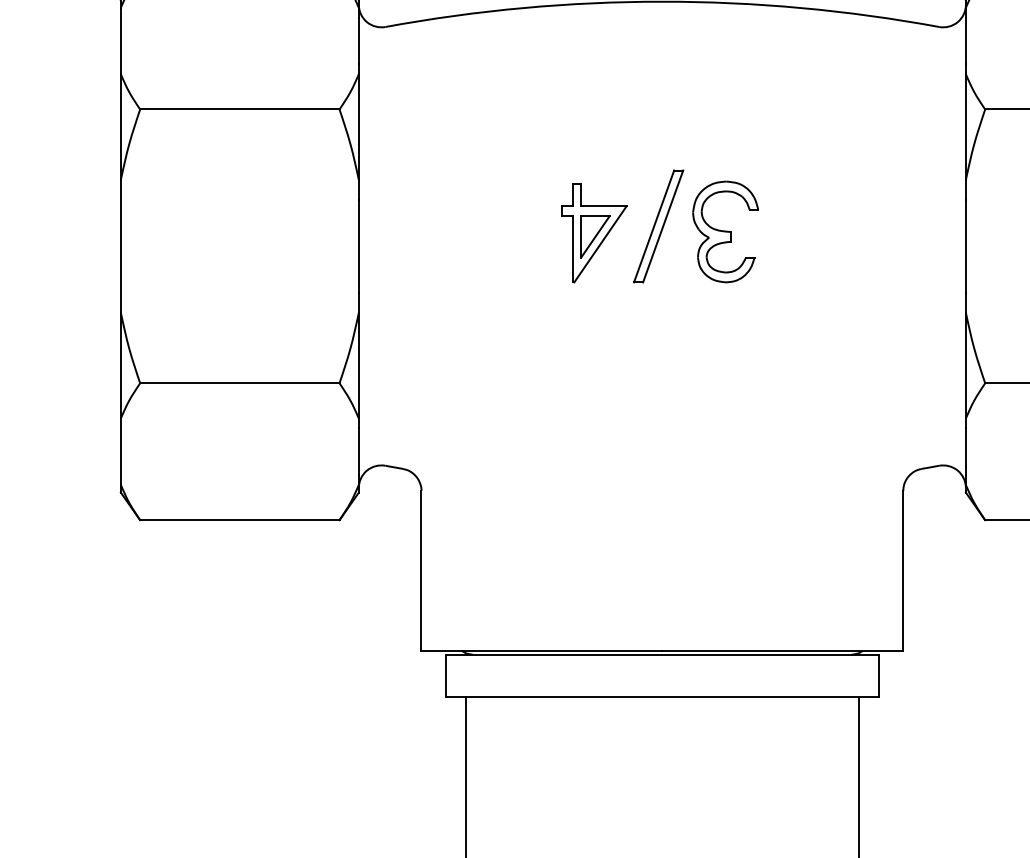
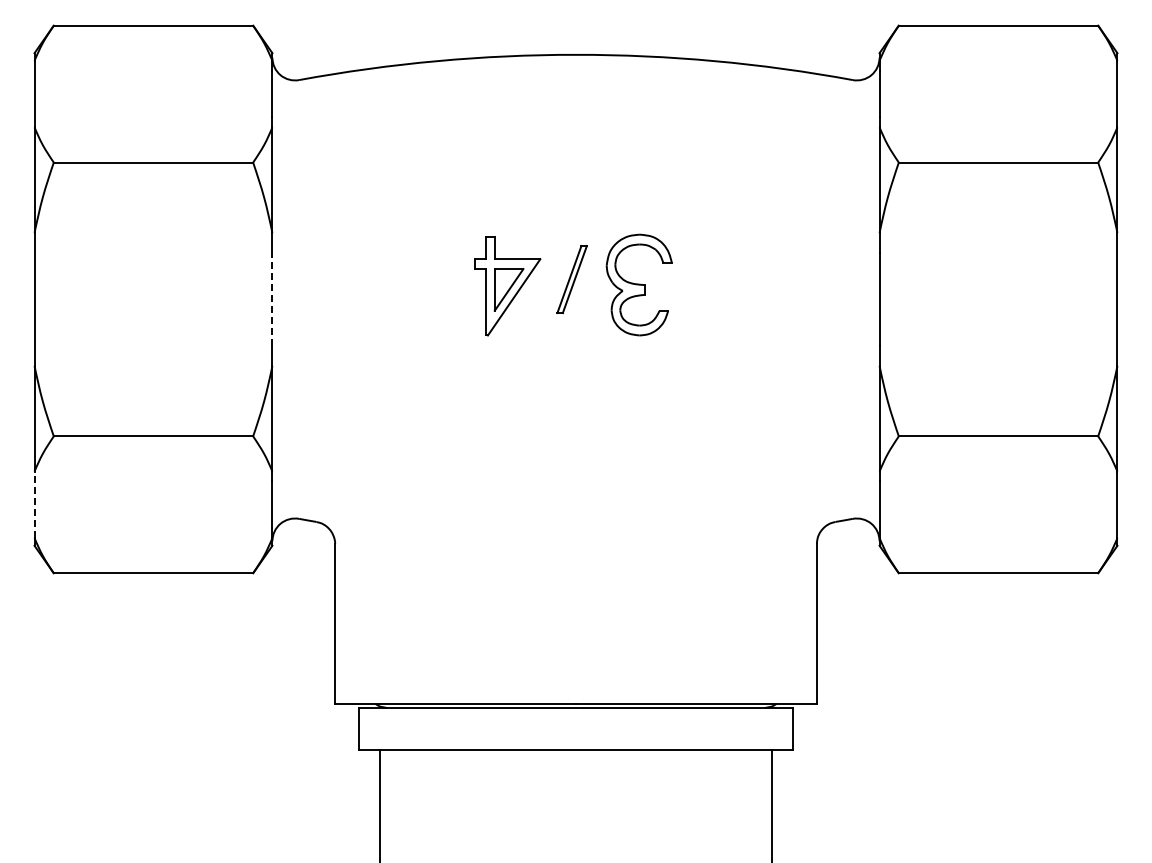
part: (657, 226) -> (571, 279), size x0.6
line: (358, 246) -> (272, 299), solid -> dashed
line: (120, 451) -> (34, 504), solid -> dashed

